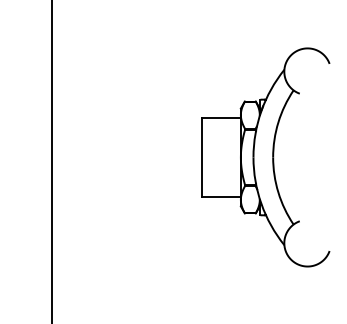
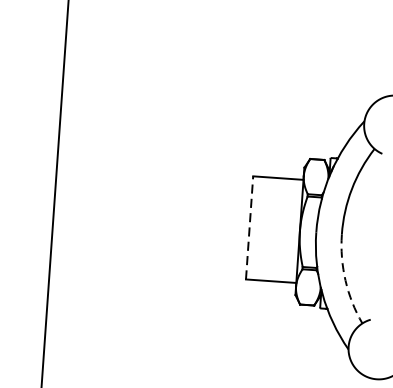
line: (202, 157) -> (249, 227), solid -> dashed
arc: (278, 192) -> (345, 280), solid -> dashed

